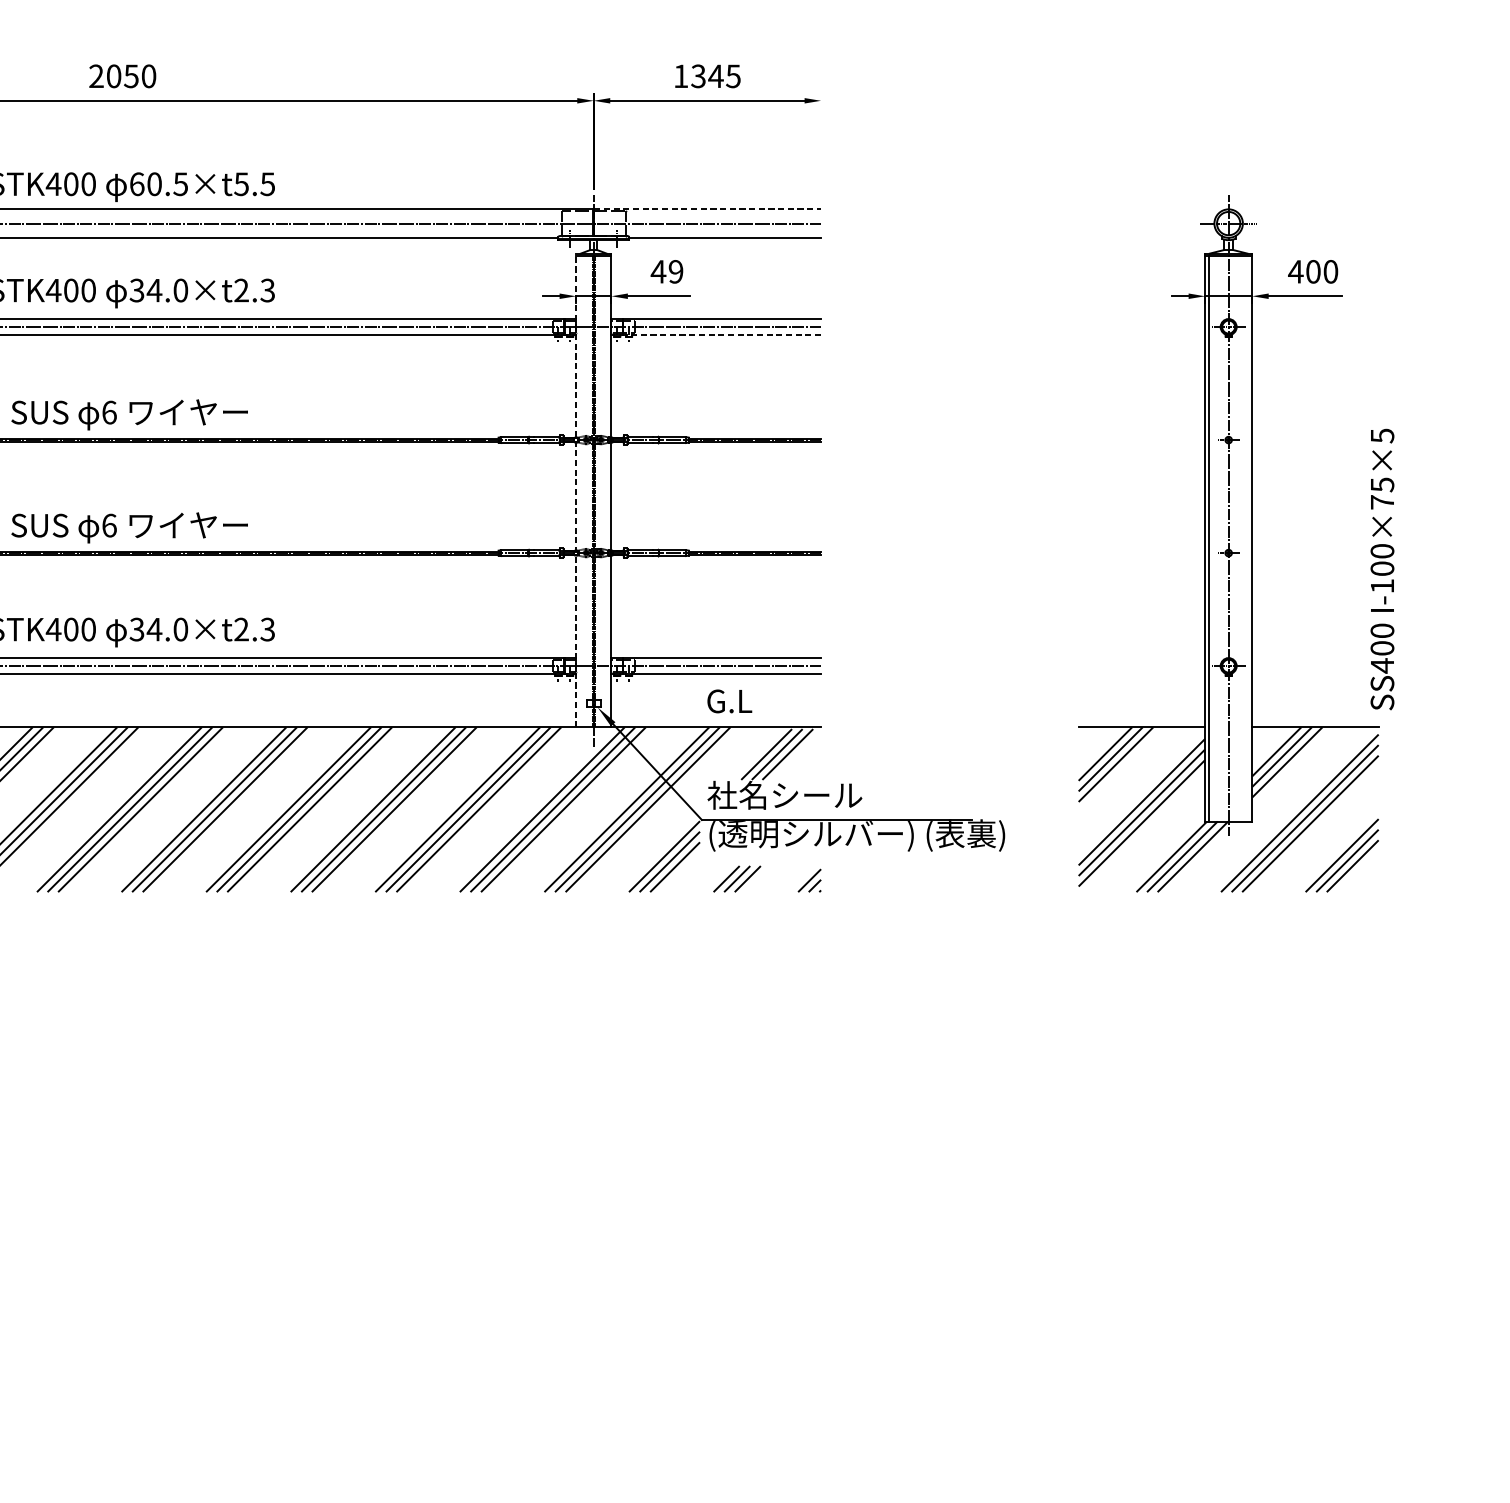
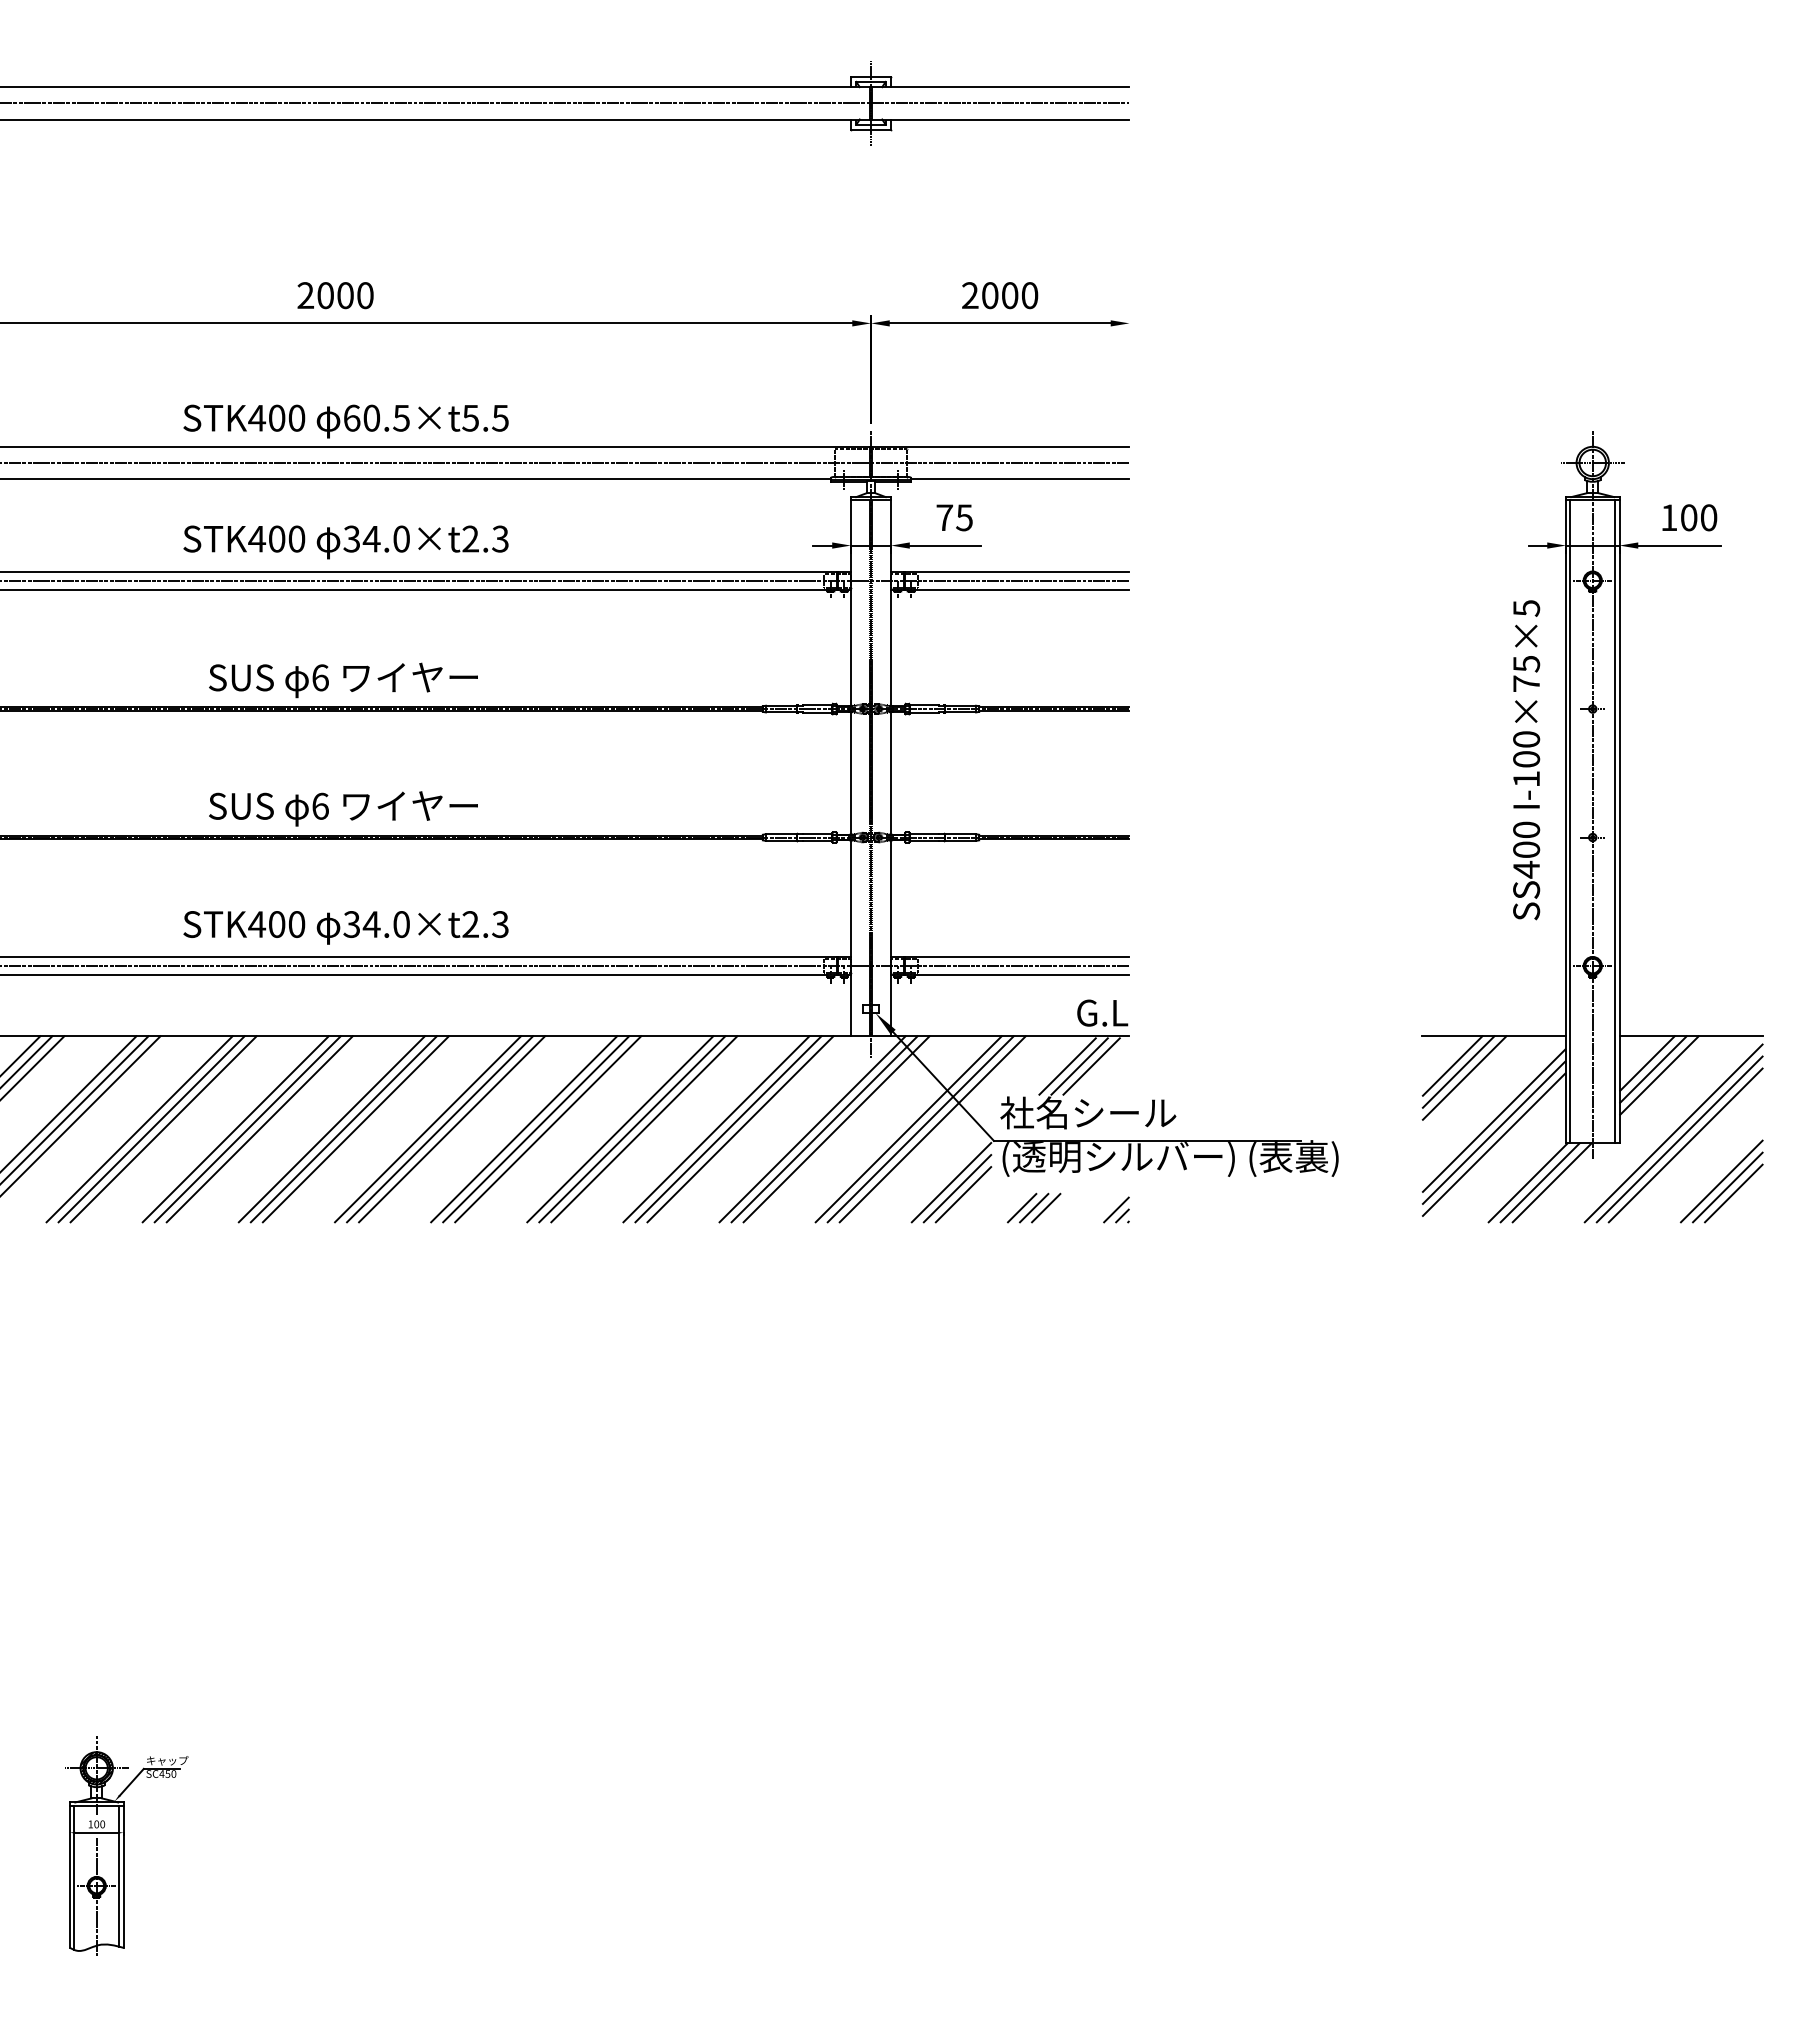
text: (130, 76) -> (344, 295), 2050 -> 2000
text: (707, 76) -> (1000, 295), 1345 -> 2000
line: (707, 209) -> (1000, 446), dashed -> solid
text: (666, 271) -> (953, 517), 49 -> 75
text: (1296, 271) -> (1669, 517), 400 -> 100
line: (721, 334) -> (1016, 589), dashed -> solid
line: (575, 489) -> (850, 765), dashed -> solid
line: (1248, 538) -> (1615, 821), added
text: (1382, 569) -> (1526, 760), moved
text: (729, 700) -> (1102, 1012), moved

